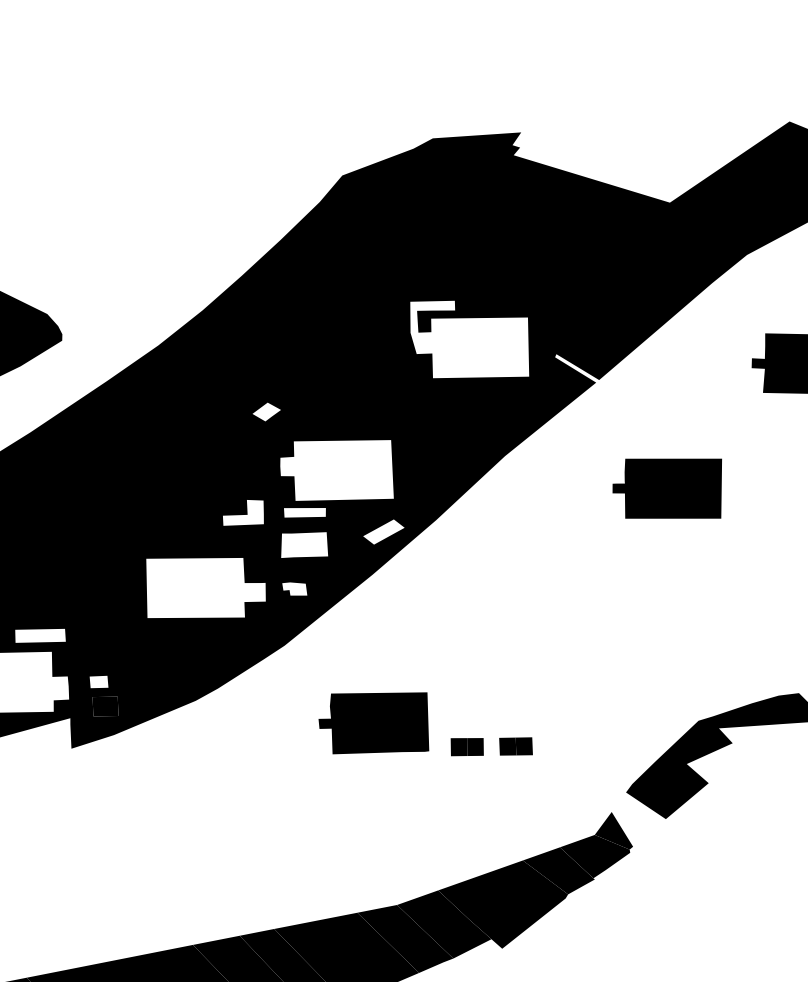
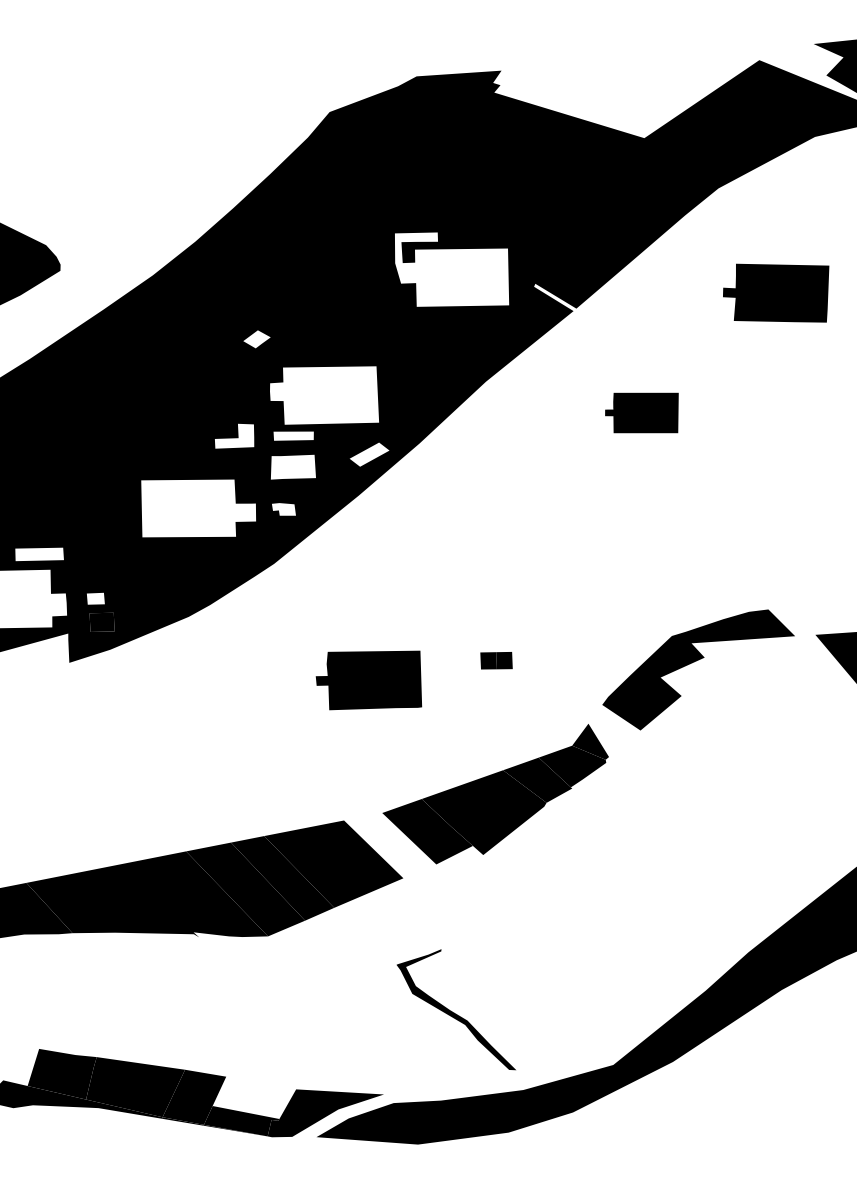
part: (666, 488) -> (641, 412), size x0.7
part: (373, 723) -> (368, 680), moved
part: (467, 746) -> (449, 660), removed
fill: (405, 938) -> (390, 845), removed

